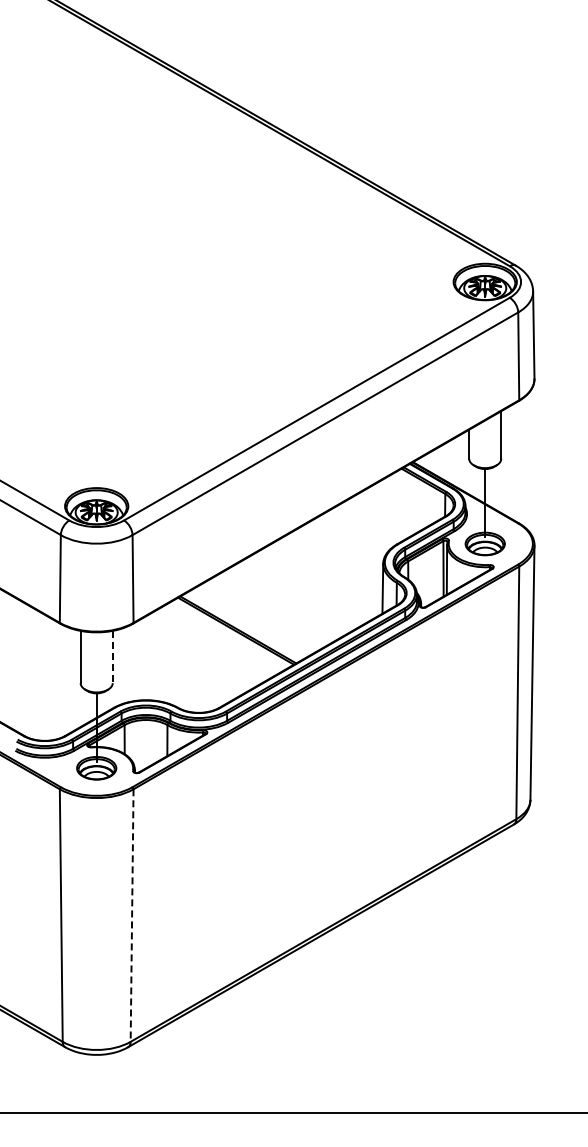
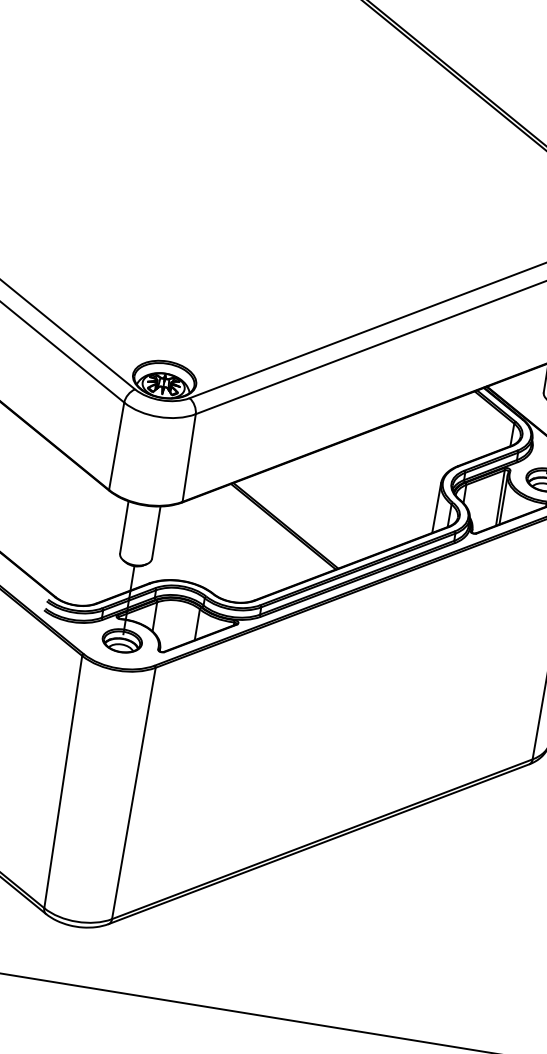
line: (112, 657) -> (156, 532), dashed -> solid
line: (132, 916) -> (134, 794), dashed -> solid

